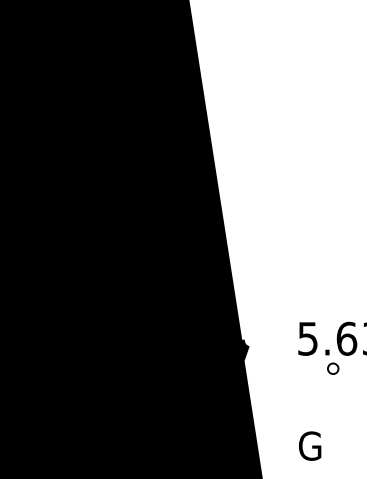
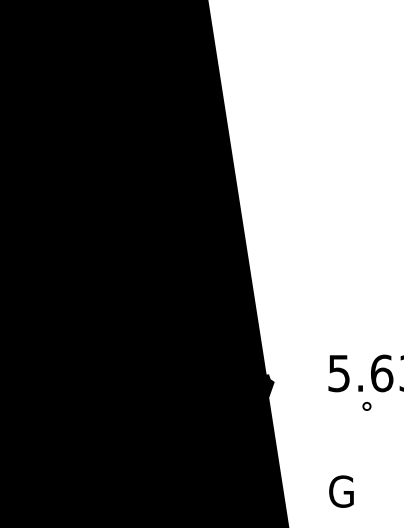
part: (332, 368) -> (366, 406), size x0.62

